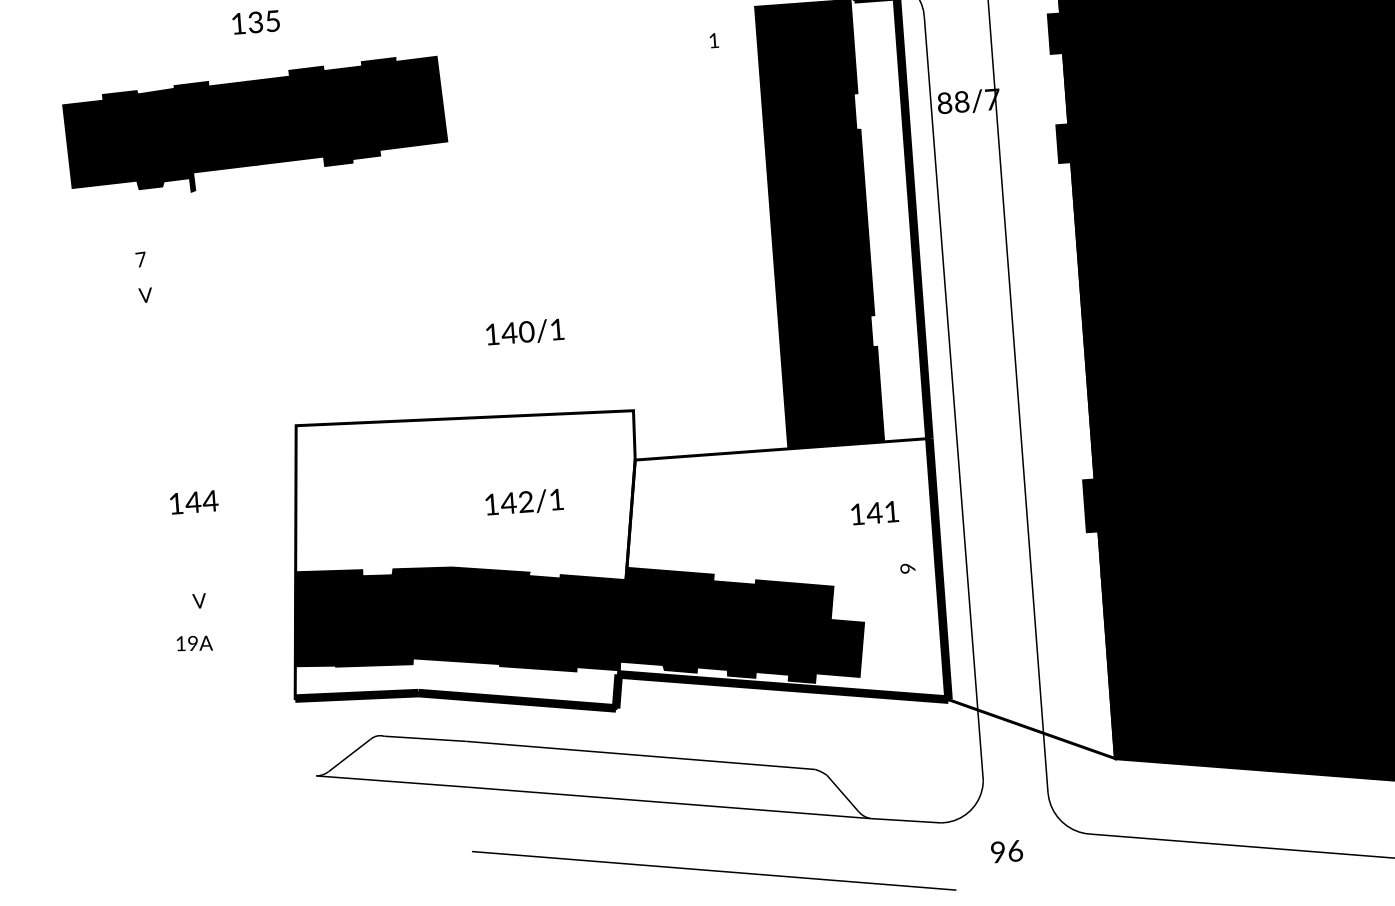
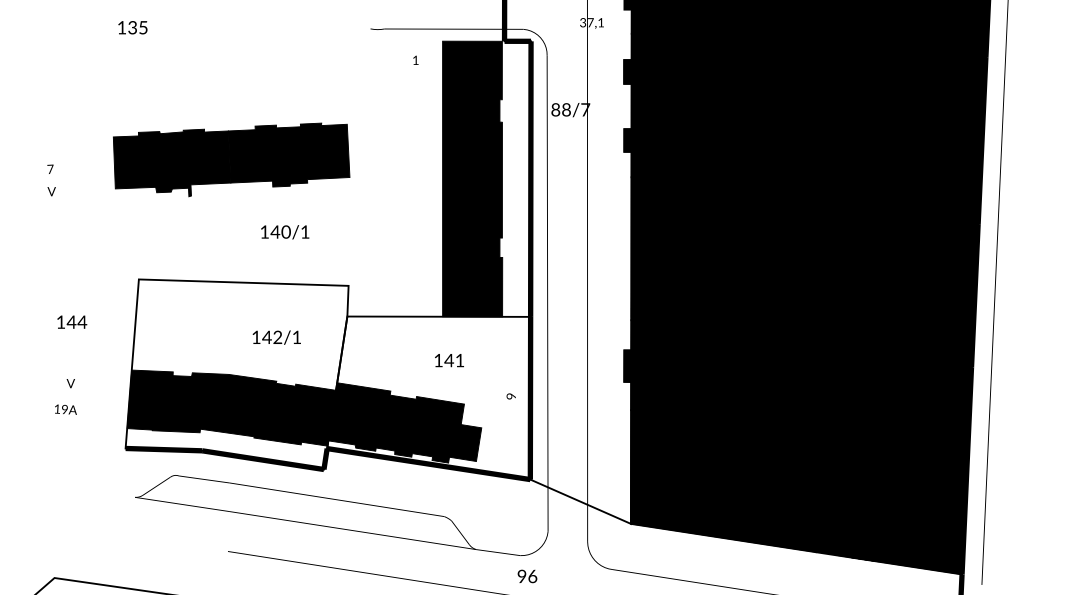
text: (255, 127) -> (231, 159), moved
text: (875, 512) -> (449, 360), moved
text: (1007, 851) -> (527, 576), moved

